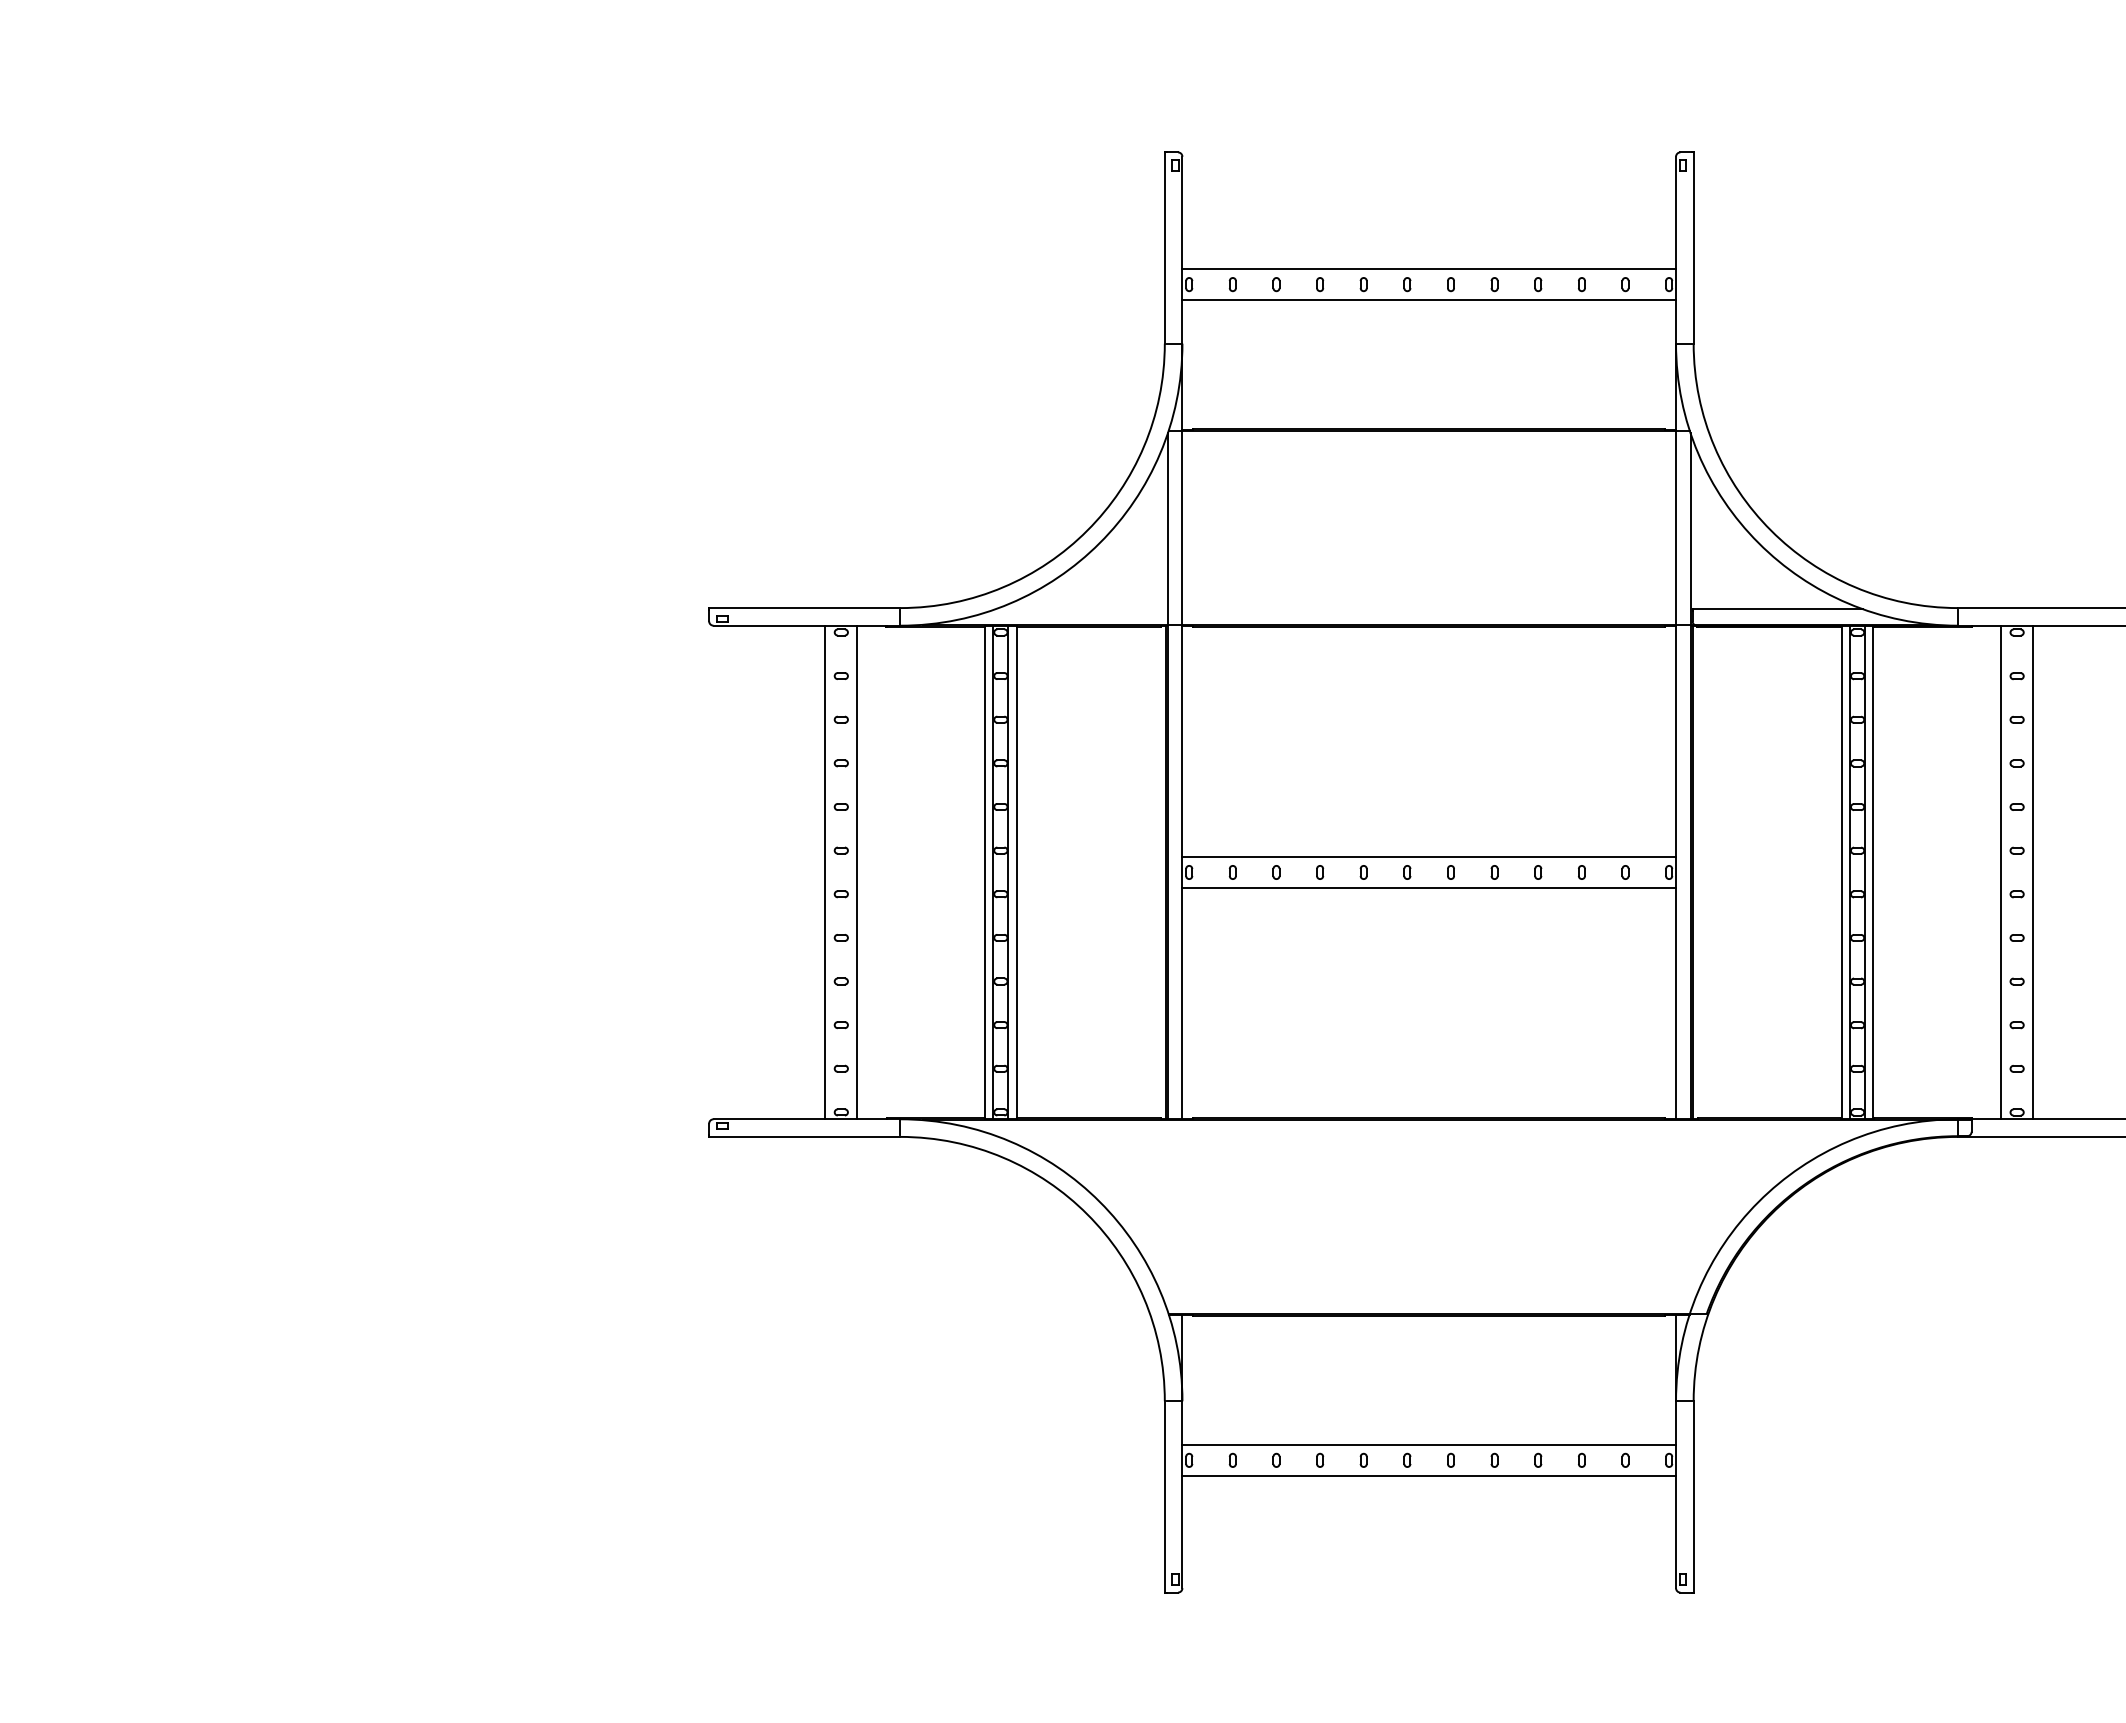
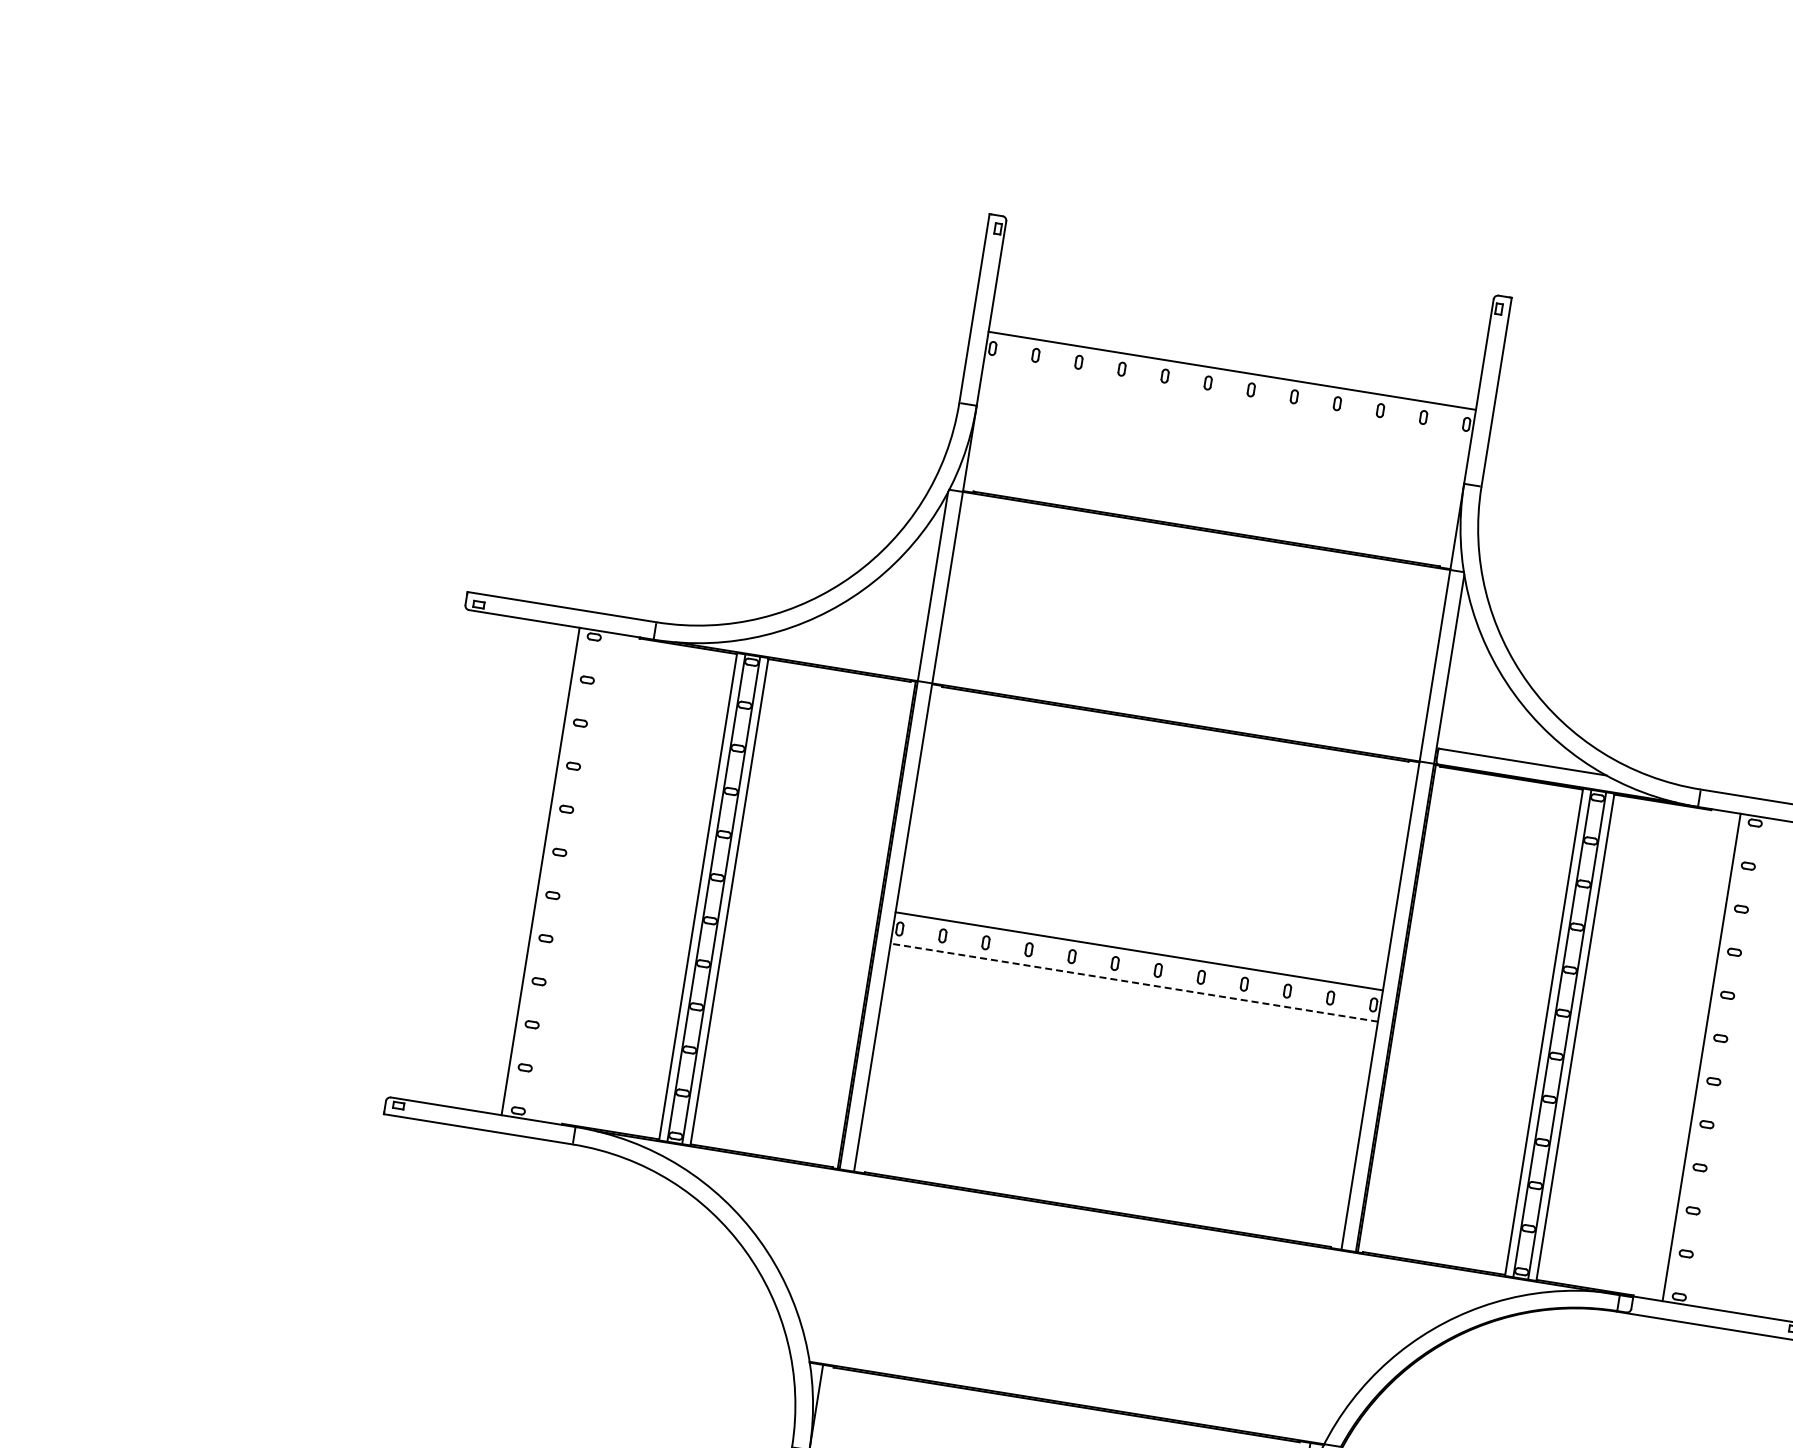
line: (1429, 300) -> (1227, 402), removed
line: (857, 872) -> (572, 876), removed
line: (2033, 872) -> (1733, 1062), removed
line: (1429, 888) -> (1134, 982), solid -> dashed

